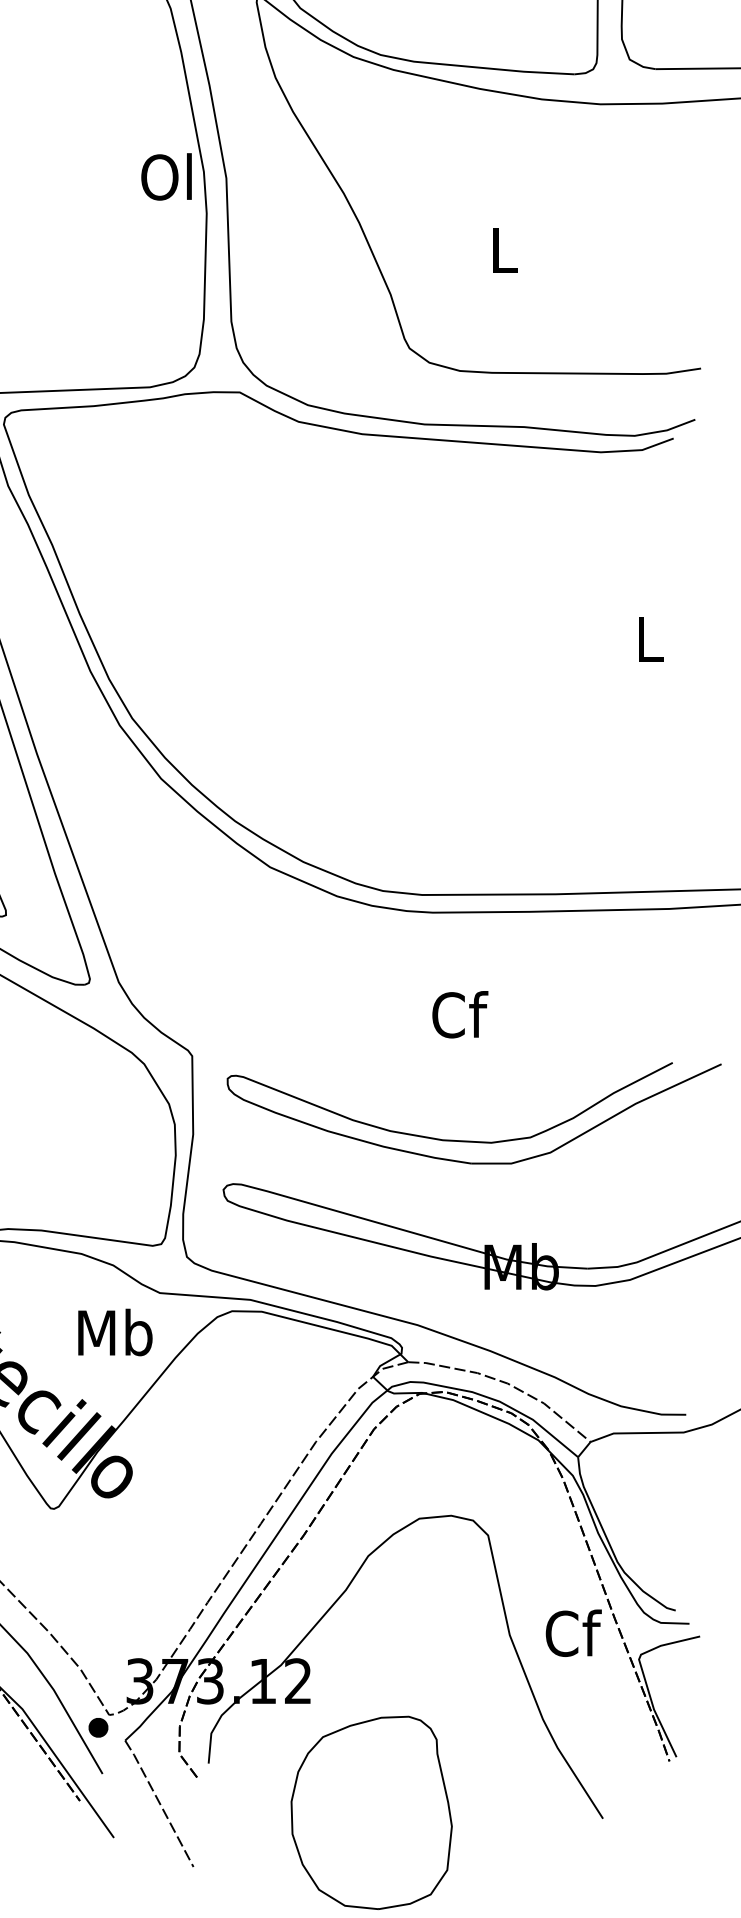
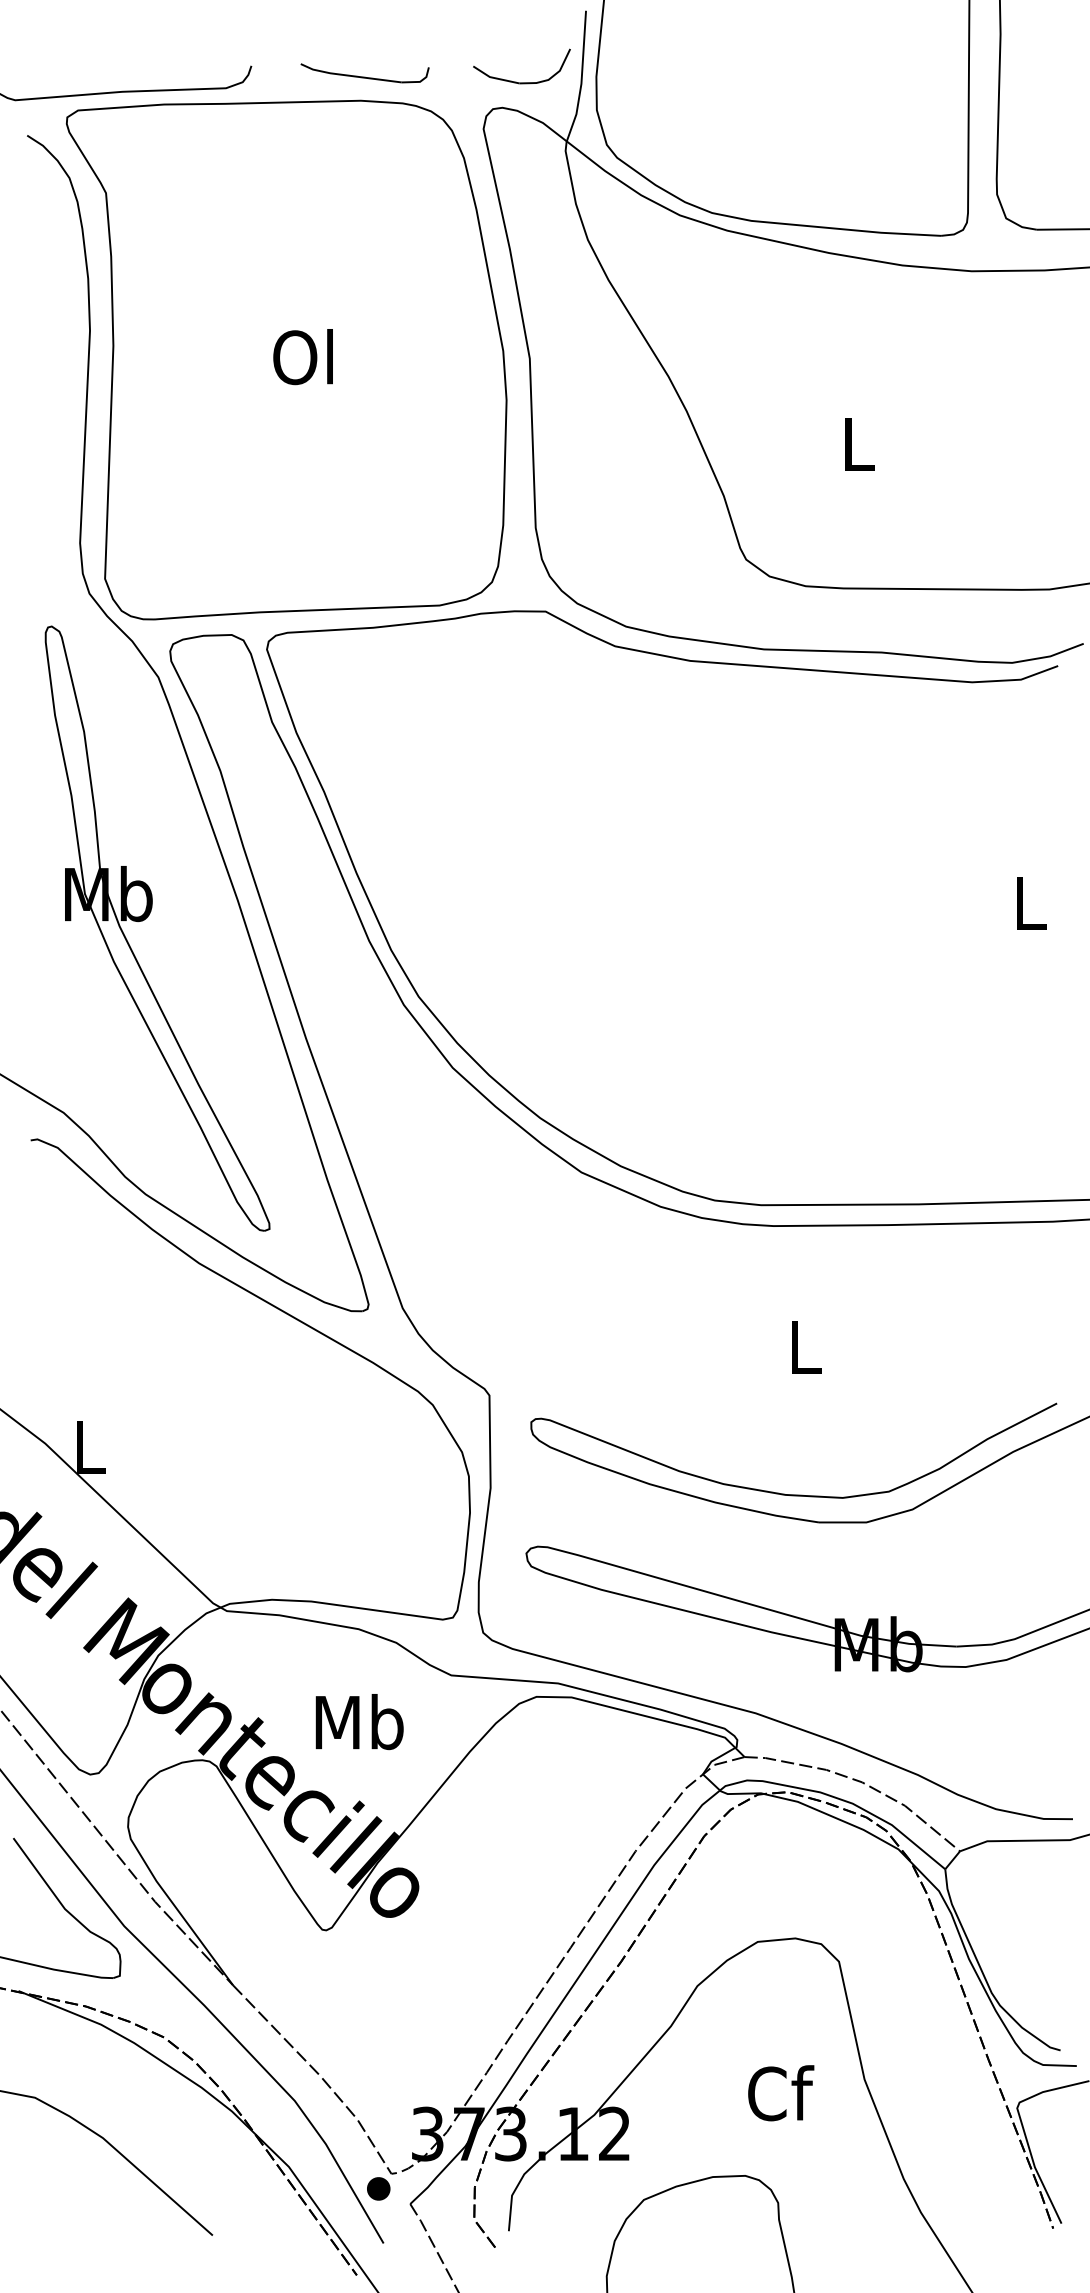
text: (166, 177) -> (302, 357), moved
text: (460, 1014) -> (806, 1346), Cf -> L
text: (115, 1332) -> (359, 1722), moved
text: (574, 1633) -> (781, 2093), moved

